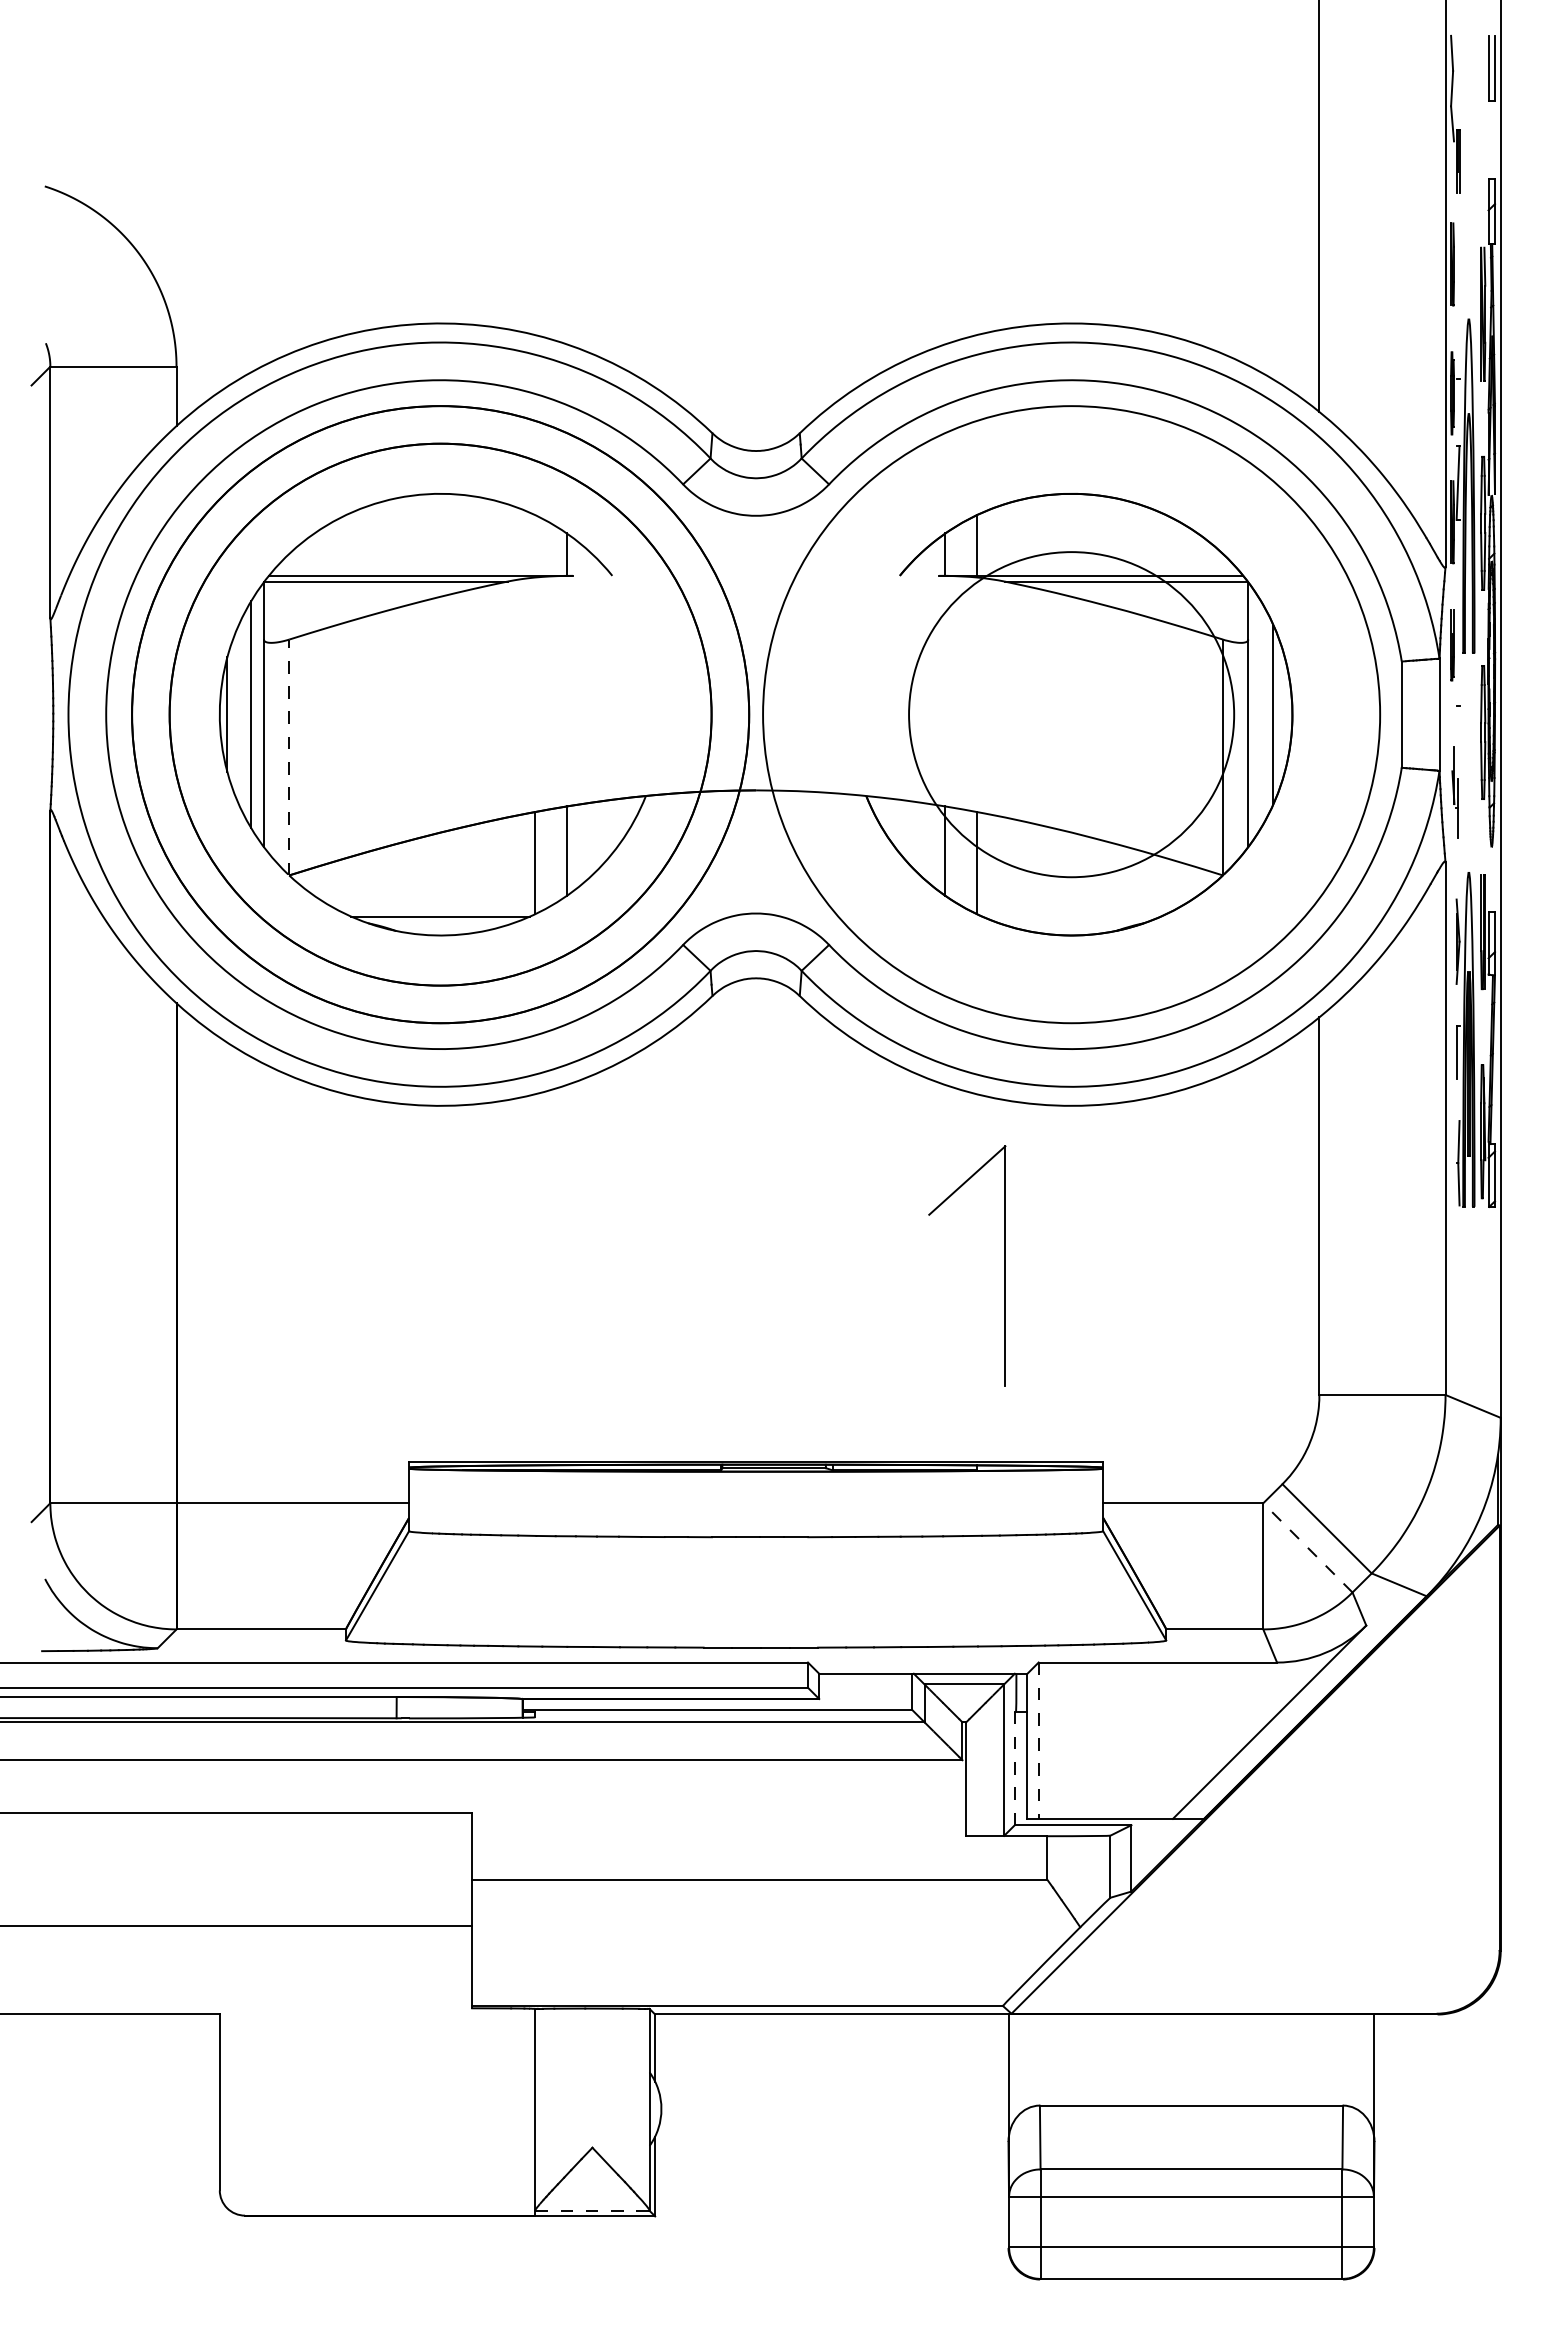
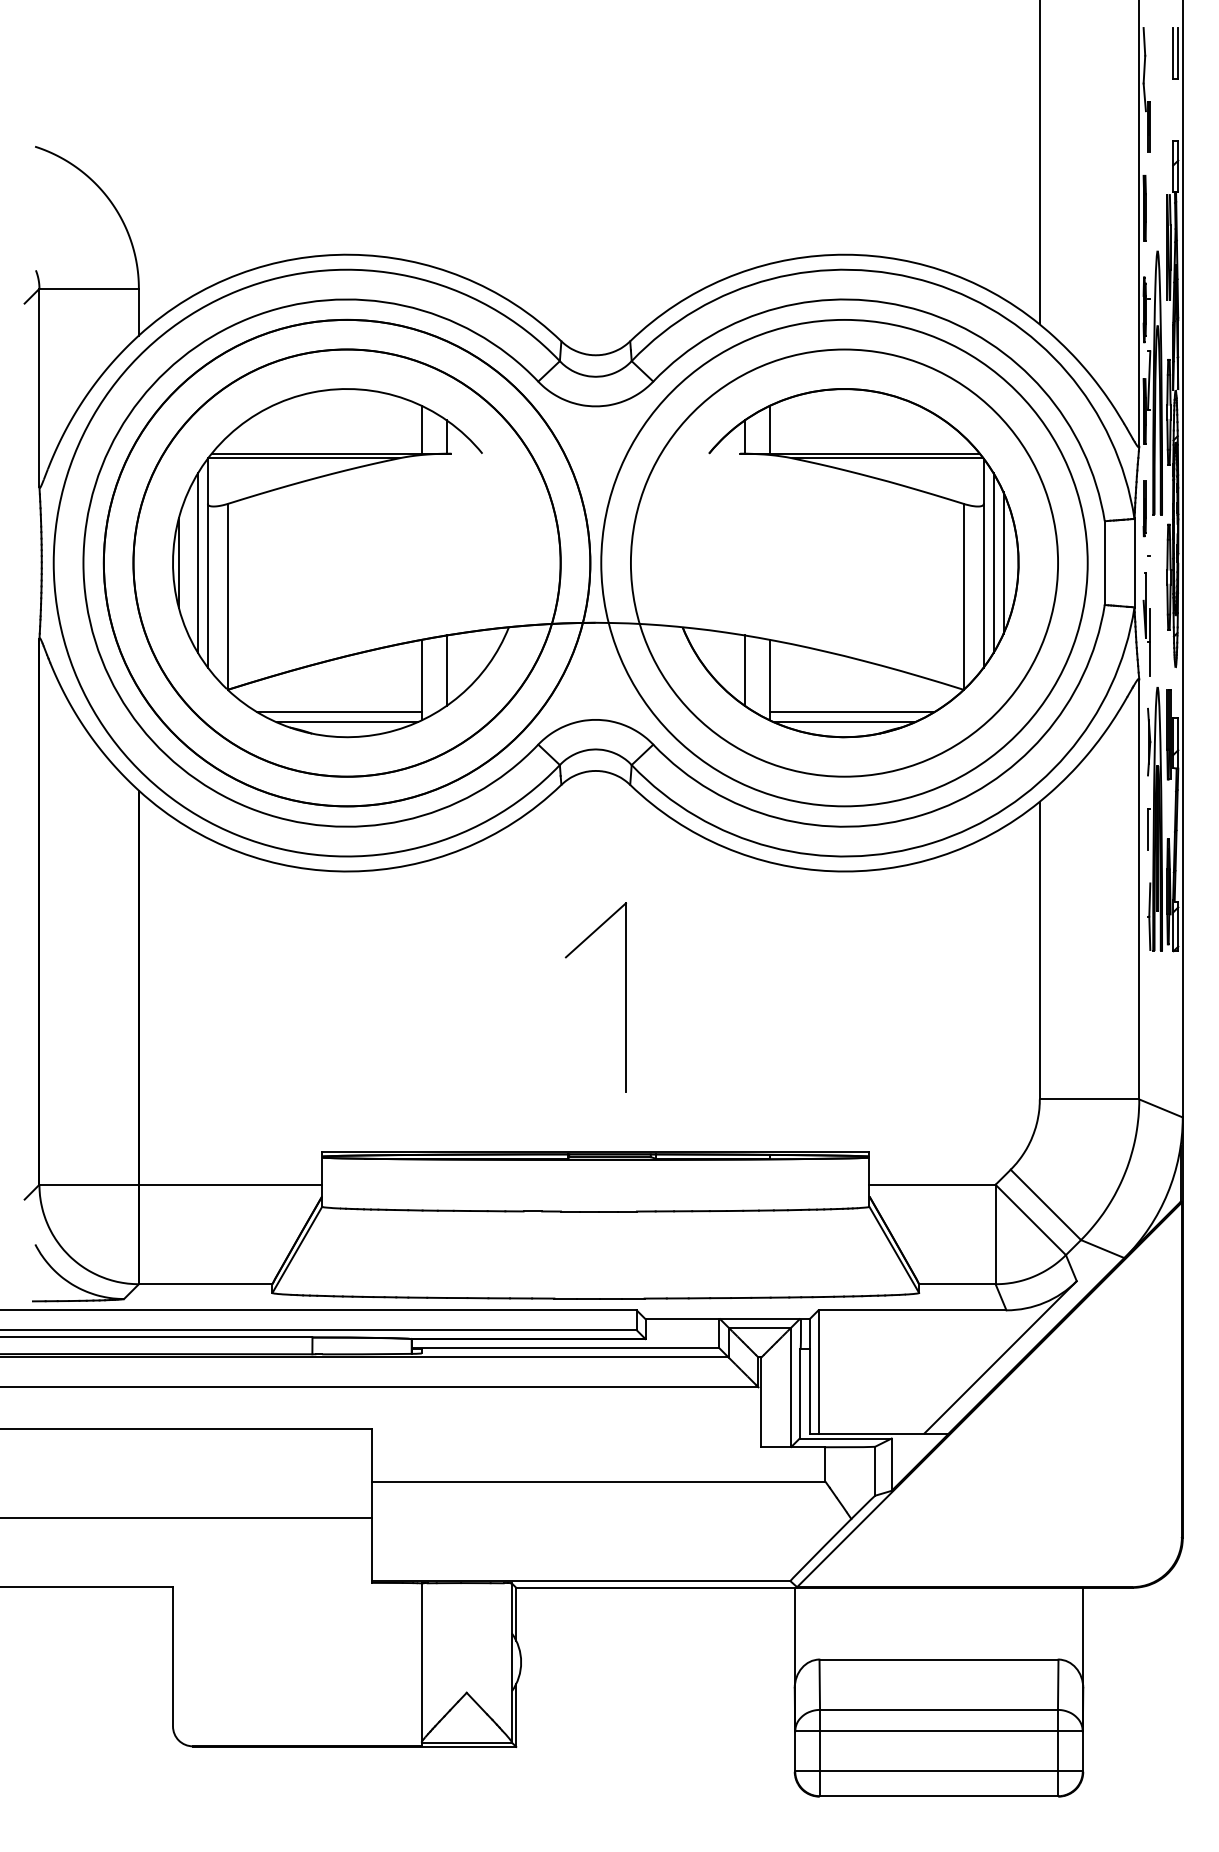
line: (535, 545) -> (421, 429), added
circle: (1071, 714) -> (844, 562), size x1.67
line: (1260, 714) -> (993, 562), added
line: (289, 757) -> (227, 596), dashed -> solid
part: (1455, 791) -> (1147, 623), size x1.43
line: (430, 903) -> (339, 711), added
line: (1080, 903) -> (851, 711), added
line: (1071, 916) -> (844, 722), added
part: (1004, 1265) -> (625, 997), moved
line: (1307, 1547) -> (1030, 1219), dashed -> solid
line: (1038, 1741) -> (818, 1372), dashed -> solid
line: (1014, 1768) -> (799, 1393), dashed -> solid
line: (592, 2210) -> (466, 1742), dashed -> solid

